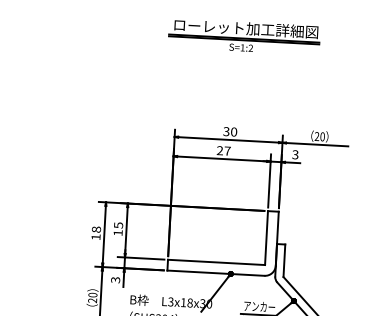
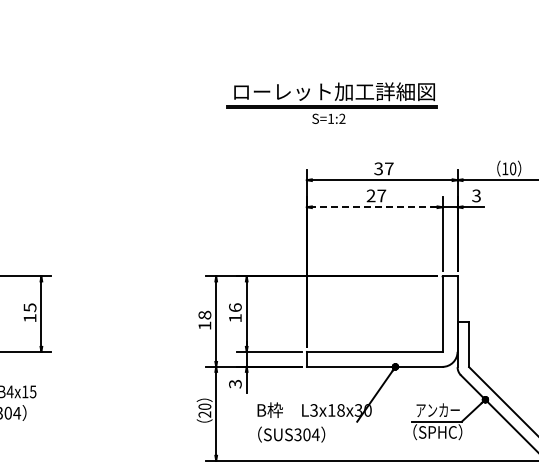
part: (243, 36) -> (331, 102), moved
text: (234, 131) -> (389, 168), 30 -> 37
text: (317, 136) -> (505, 168), 20 -> 10
line: (221, 159) -> (374, 207), solid -> dashed
text: (118, 225) -> (235, 307), 15 -> 16

